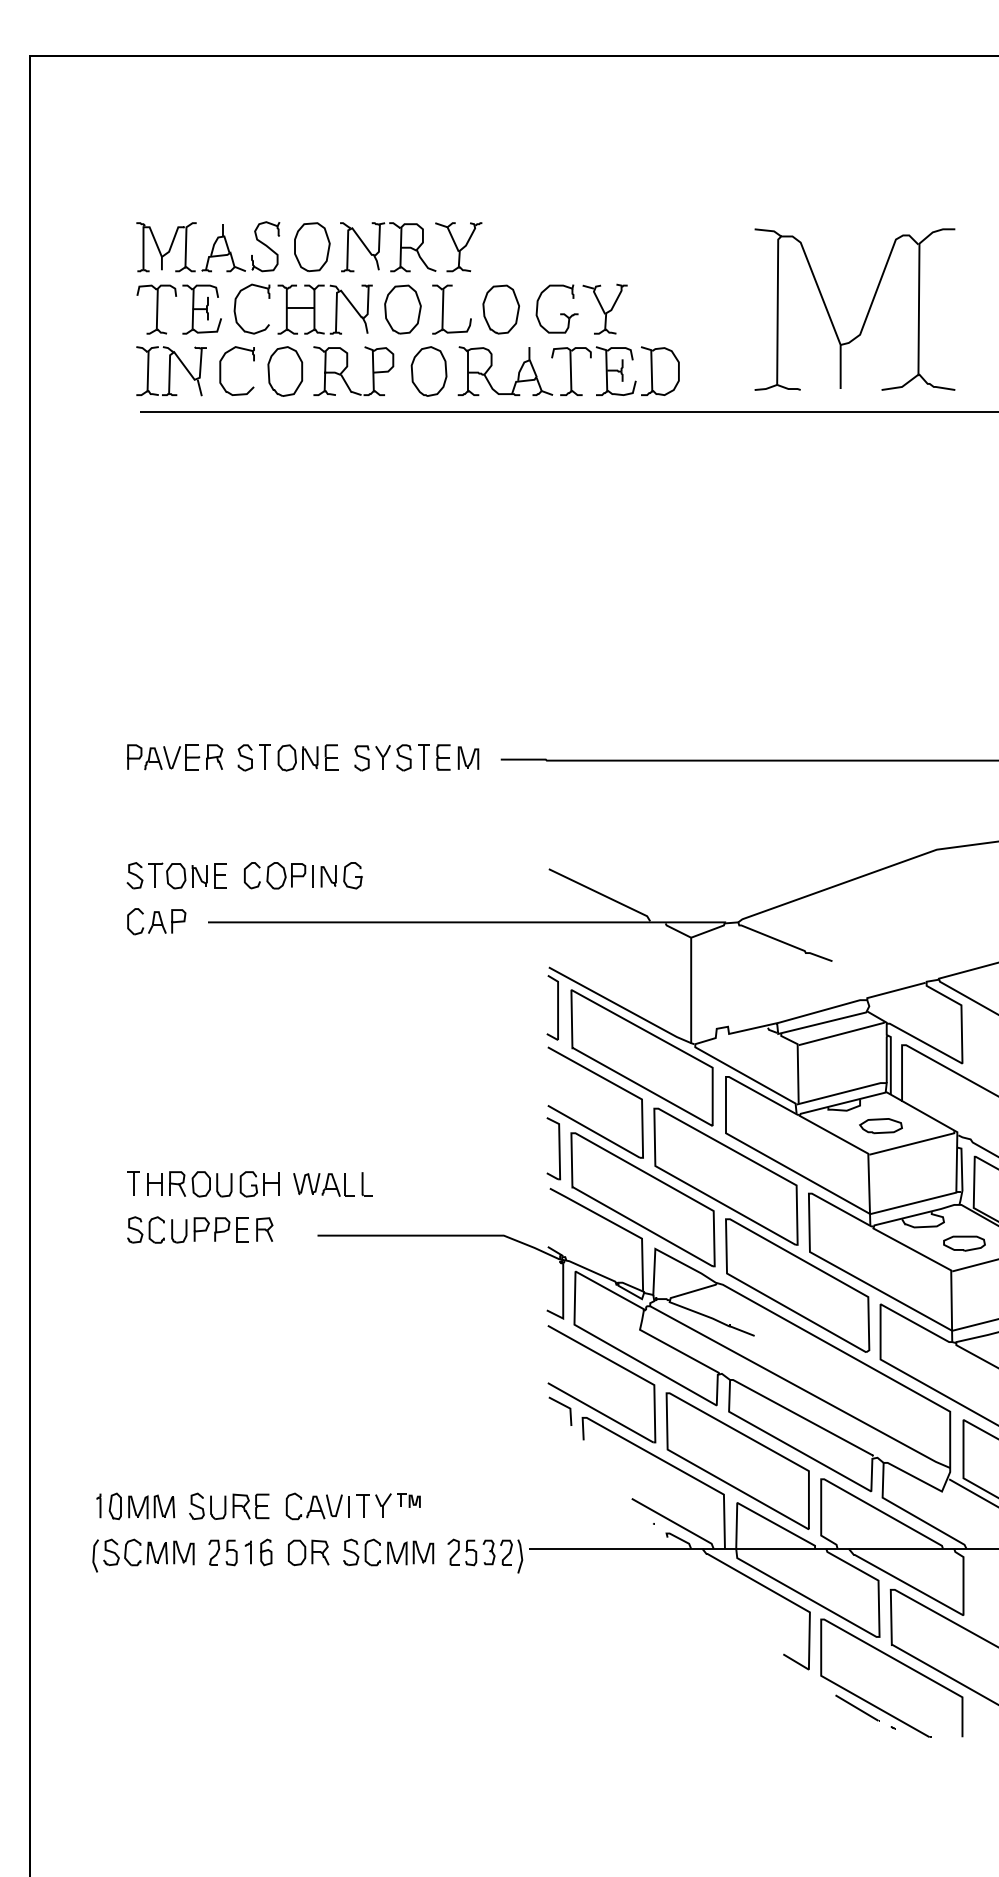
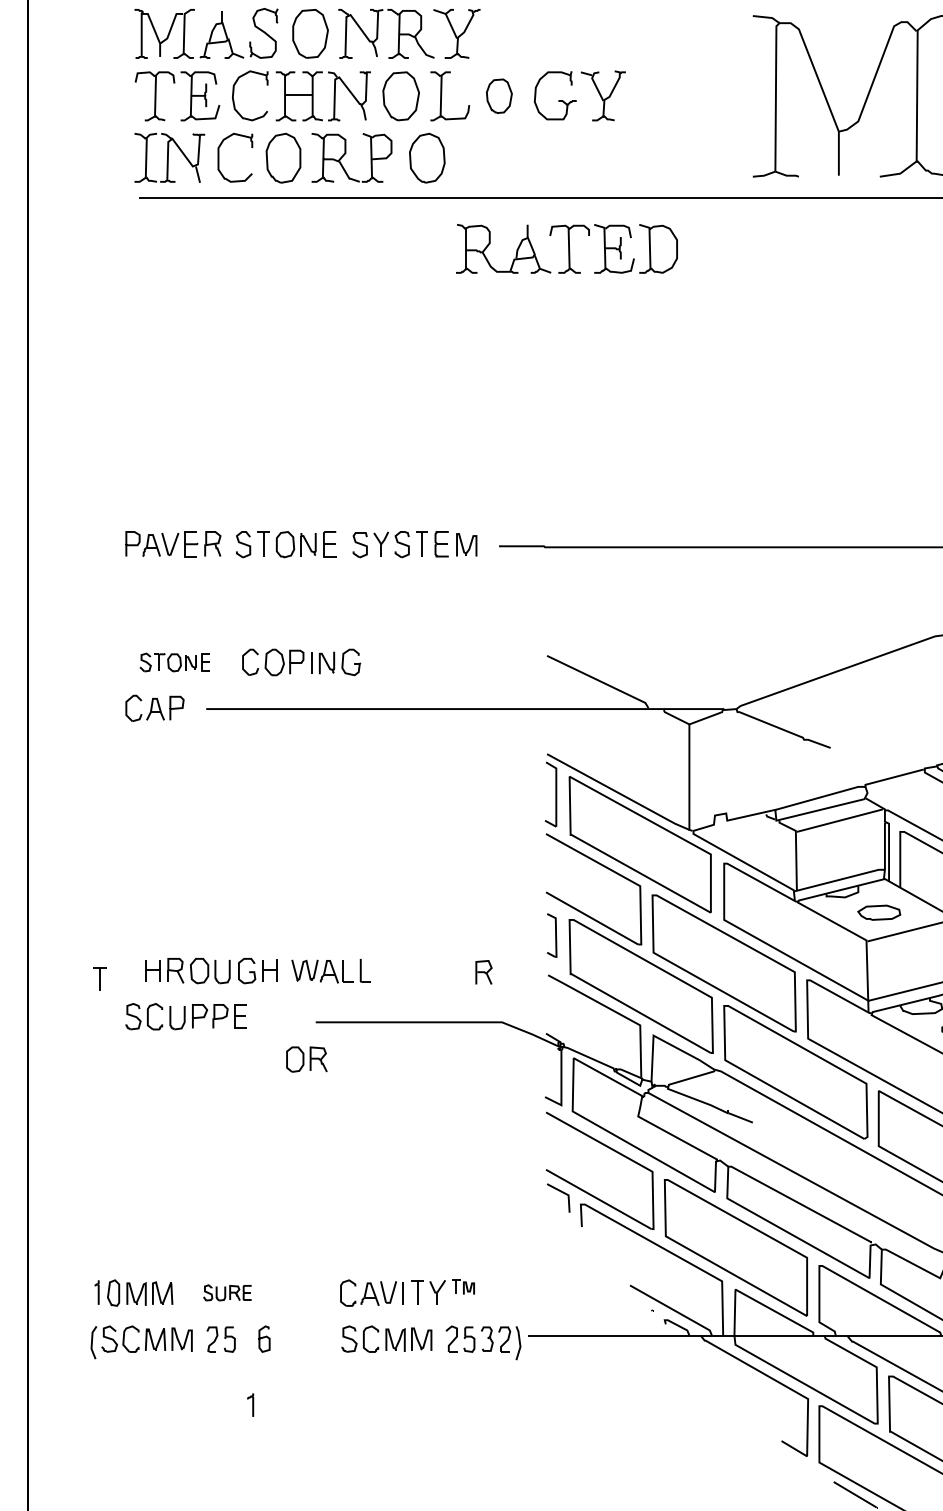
part: (500, 309) -> (498, 96), size x0.7
part: (568, 370) -> (566, 248), moved
part: (176, 875) -> (174, 662), size x0.7
part: (553, 1148) -> (551, 935), size x0.7
part: (133, 1183) -> (99, 979), moved
part: (264, 1229) -> (483, 972), moved
part: (229, 1505) -> (227, 1292), size x0.6
part: (352, 1506) -> (406, 1293), moved
part: (247, 1552) -> (249, 1405), moved
part: (308, 1552) -> (306, 1059), moved

